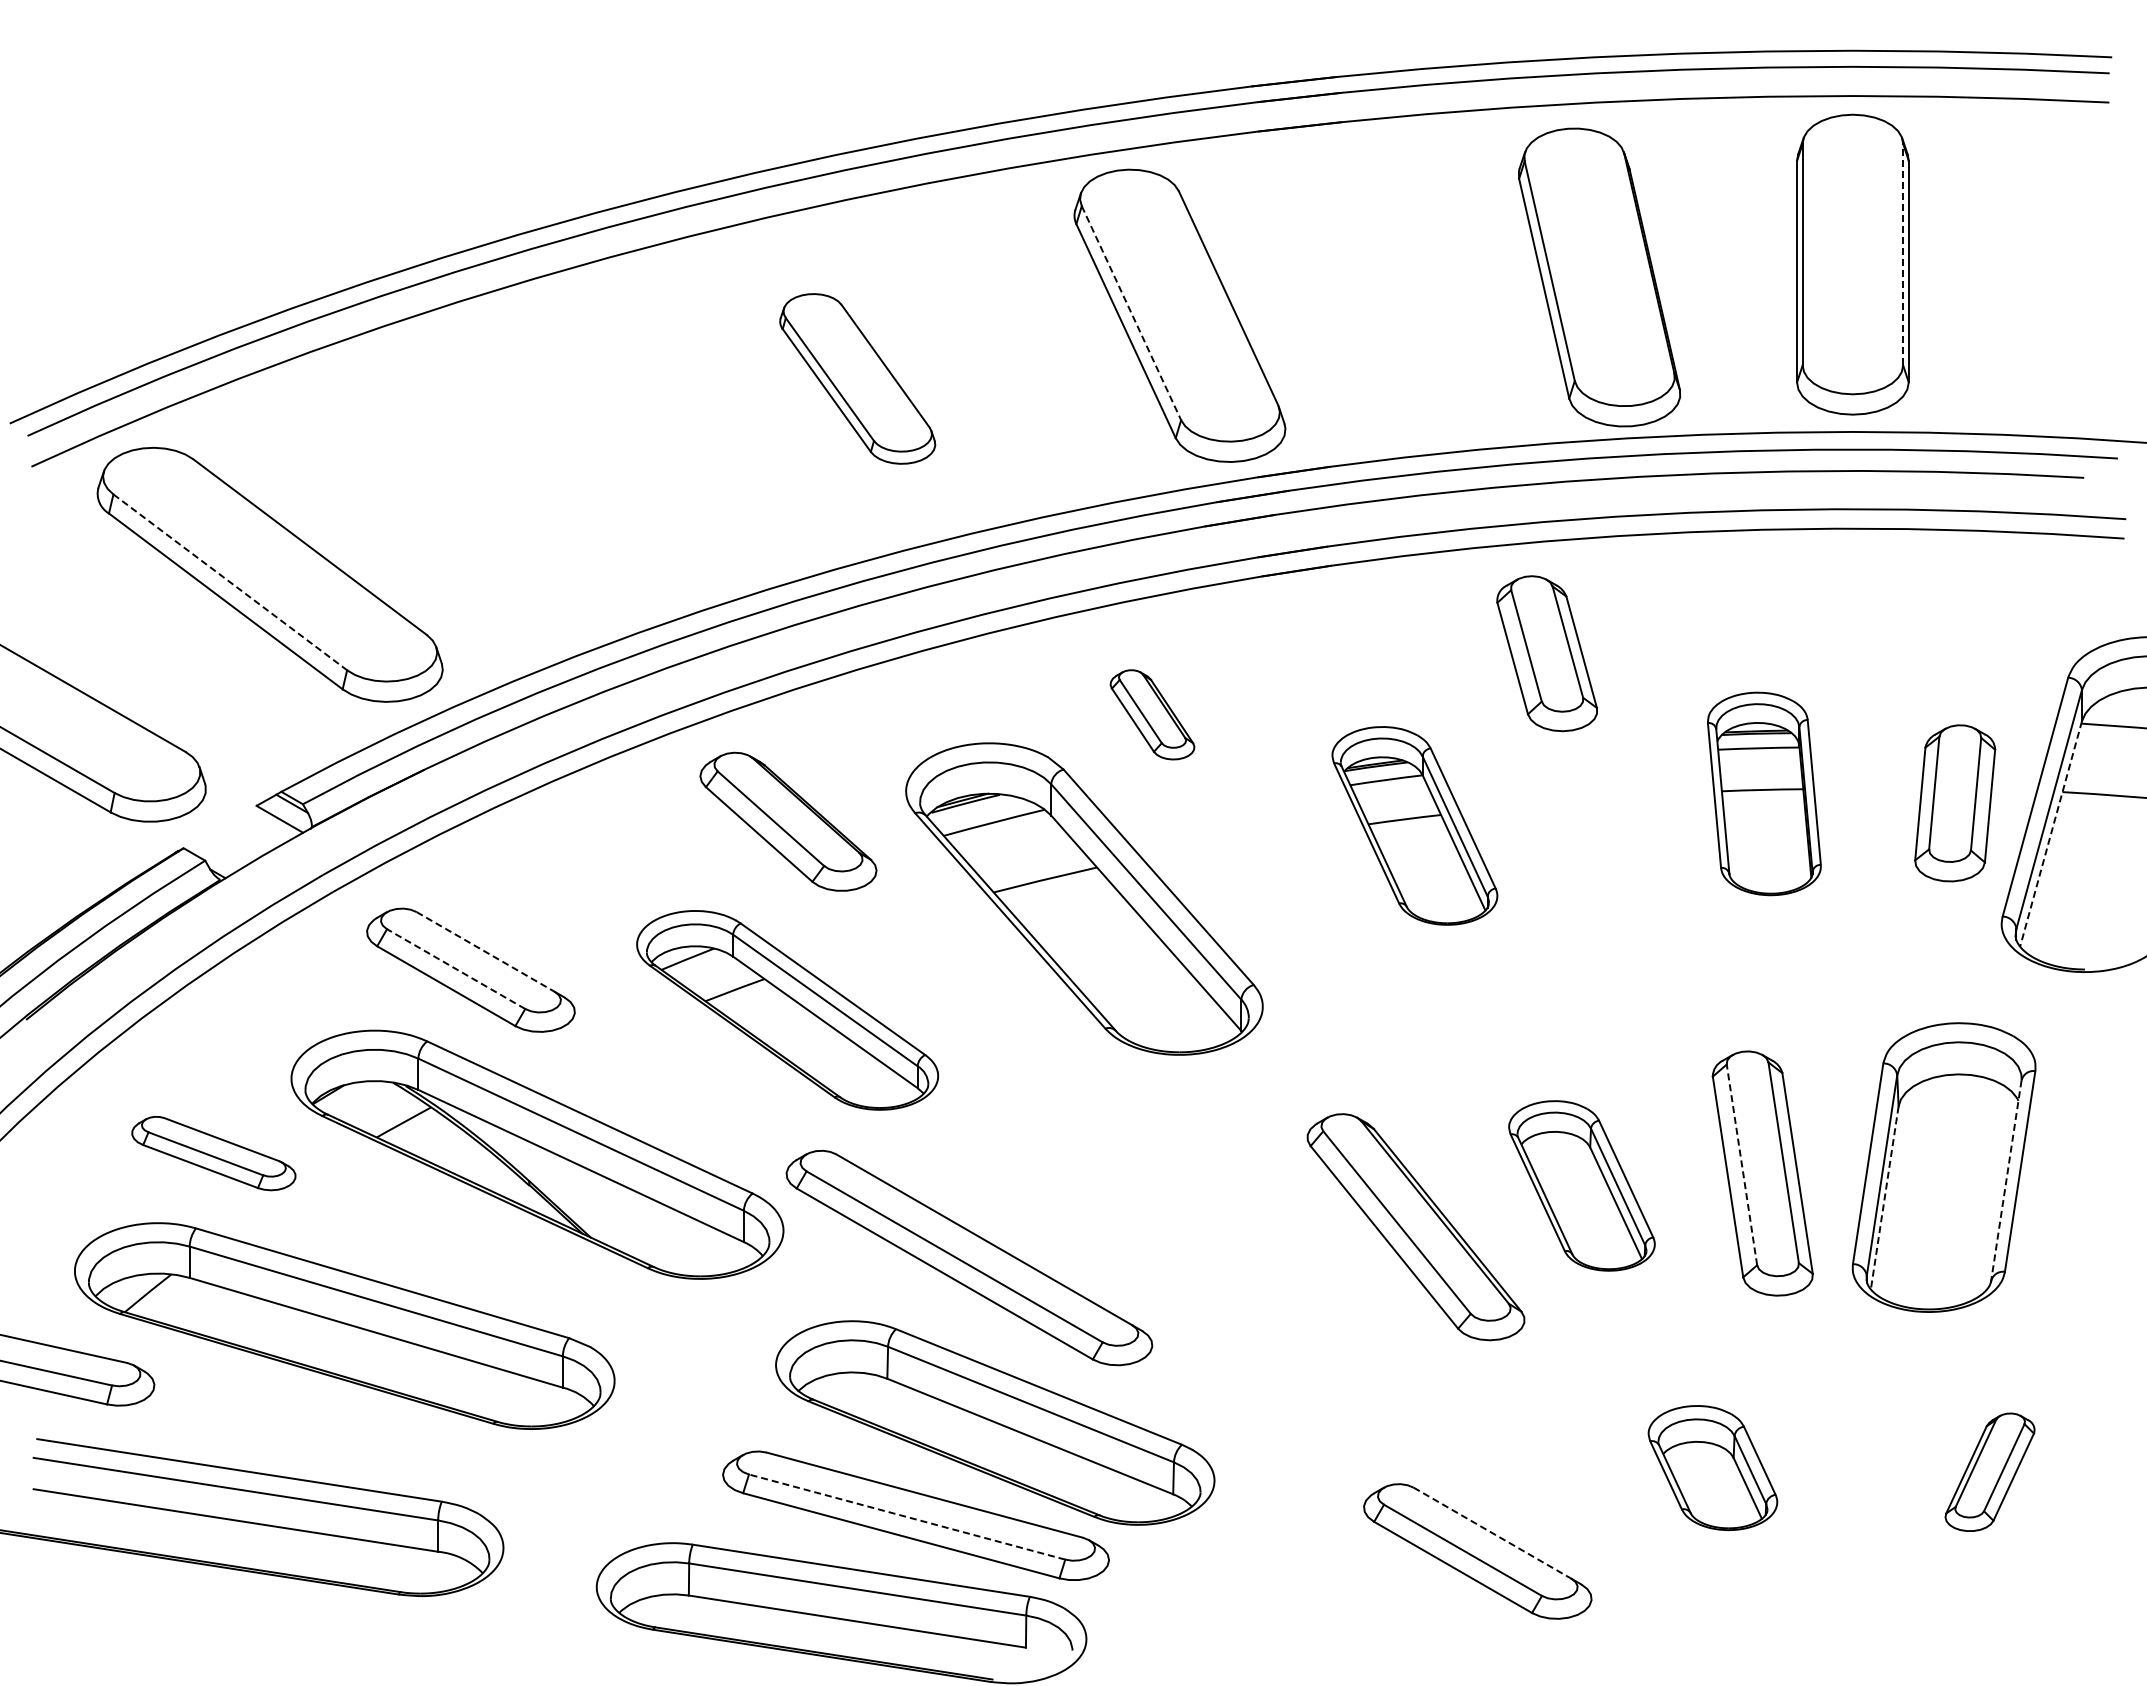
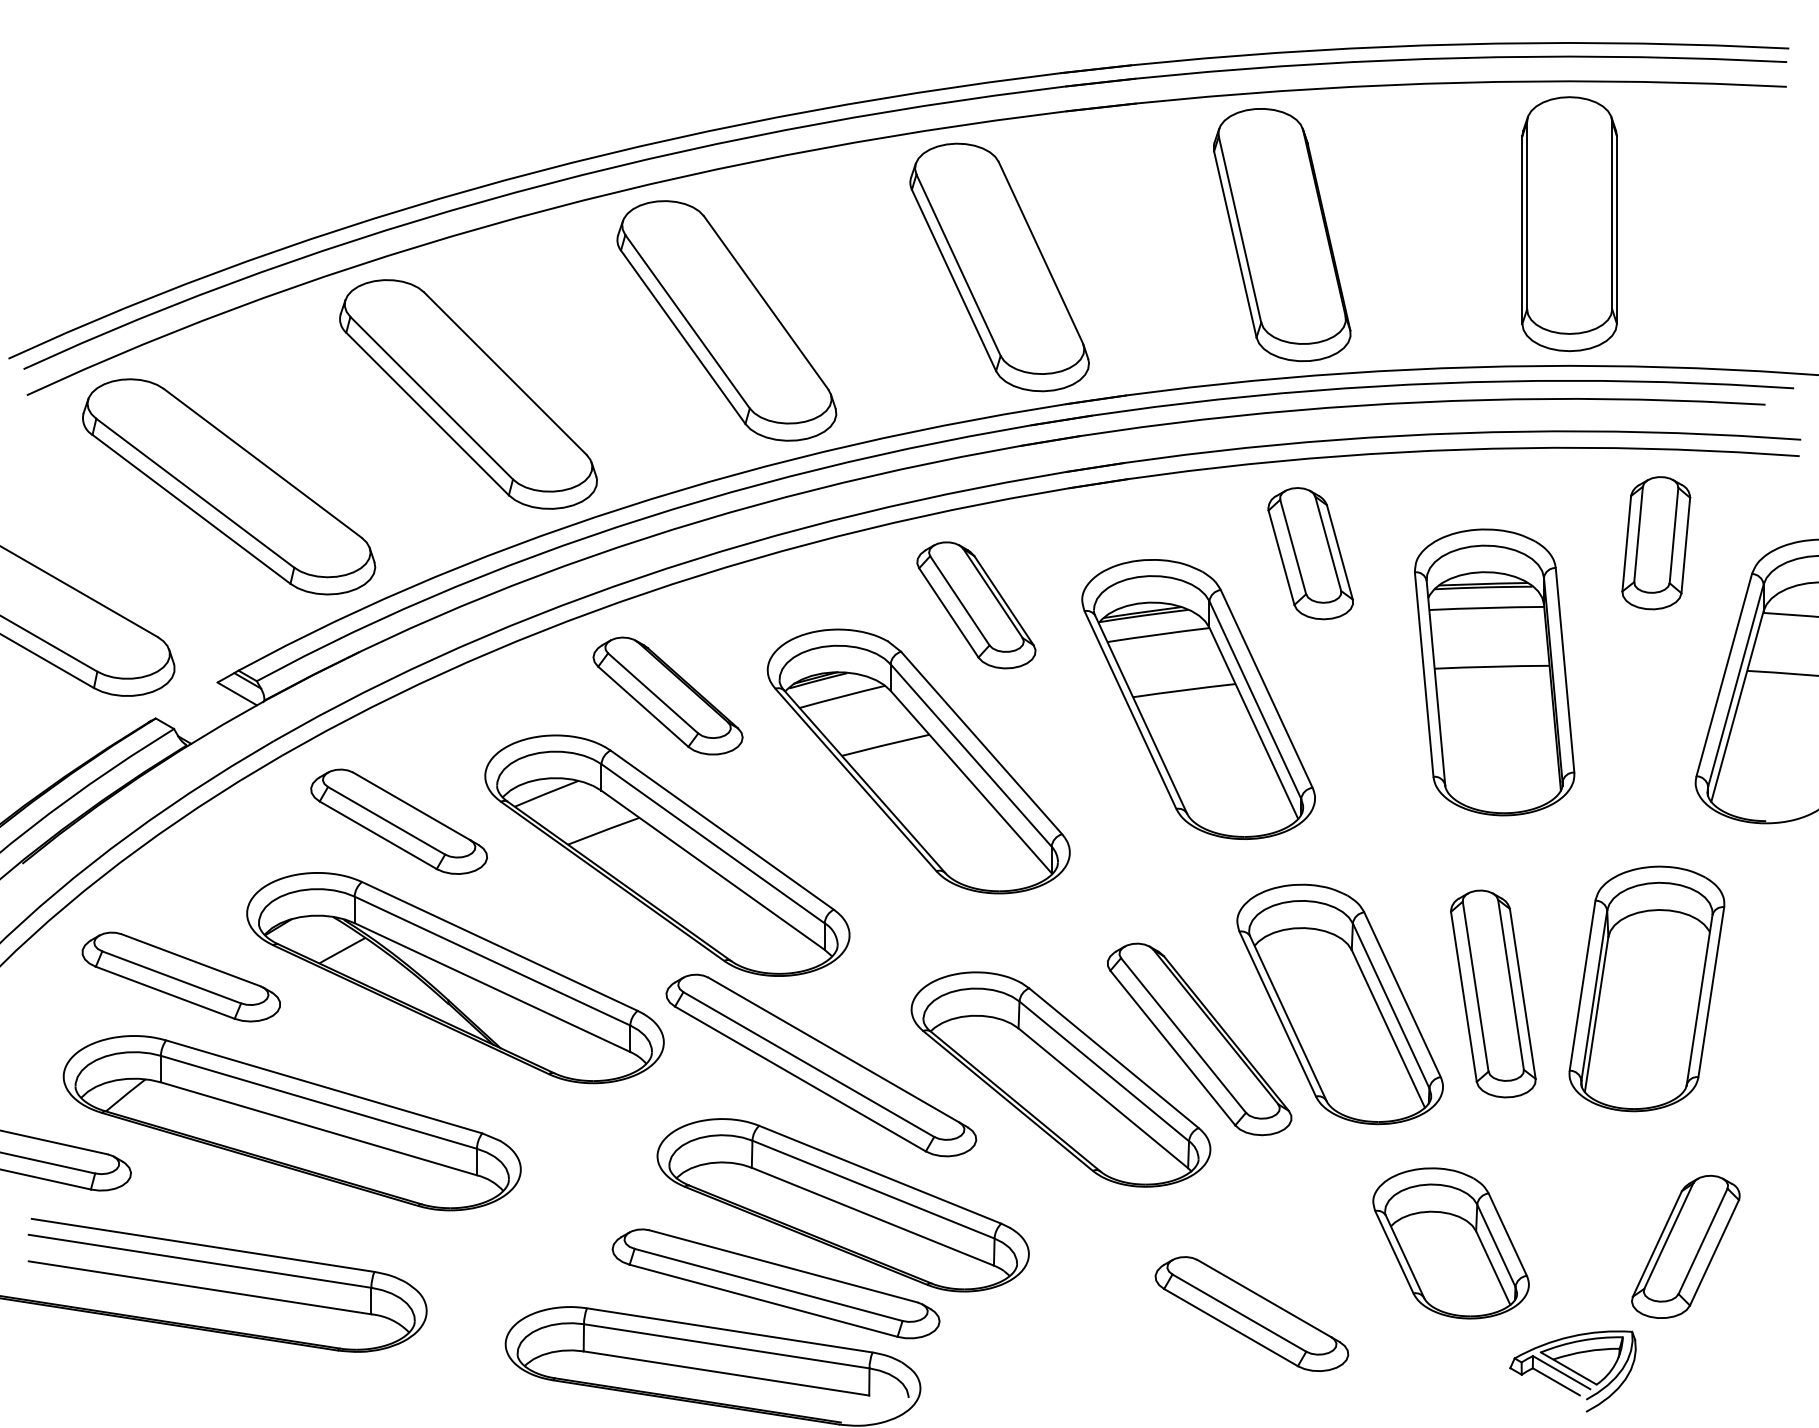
line: (1903, 254) -> (1612, 215), dashed -> solid
part: (1599, 277) -> (1282, 235), moved
line: (1131, 313) -> (958, 265), dashed -> solid
part: (857, 378) -> (726, 320), size x1.67
part: (552, 465) -> (468, 394), added
line: (230, 582) -> (195, 493), dashed -> solid
part: (1152, 714) -> (976, 605), size x1.67
part: (1764, 793) -> (1494, 672), size x1.67
part: (1955, 803) -> (1656, 543), moved
part: (1414, 825) -> (1198, 699), size x1.67
line: (2051, 833) -> (1737, 705), dashed -> solid
line: (485, 952) -> (411, 806), dashed -> solid
line: (456, 969) -> (386, 821), dashed -> solid
part: (787, 1010) -> (667, 855), size x1.43
part: (213, 1153) -> (181, 976), size x1.43
line: (1741, 1164) -> (1475, 986), dashed -> solid
line: (2006, 1181) -> (1699, 1000), dashed -> solid
part: (1581, 1185) -> (1339, 1004), size x1.67
line: (1884, 1197) -> (1596, 1014), dashed -> solid
part: (1252, 1274) -> (1061, 1079), added
part: (1712, 1467) -> (1450, 1242), size x1.43
part: (1989, 1472) -> (1685, 1247), size x1.43
line: (907, 1517) -> (768, 1285), dashed -> solid
line: (1493, 1533) -> (1265, 1298), dashed -> solid
part: (1856, 1619) -> (1572, 1371), added

